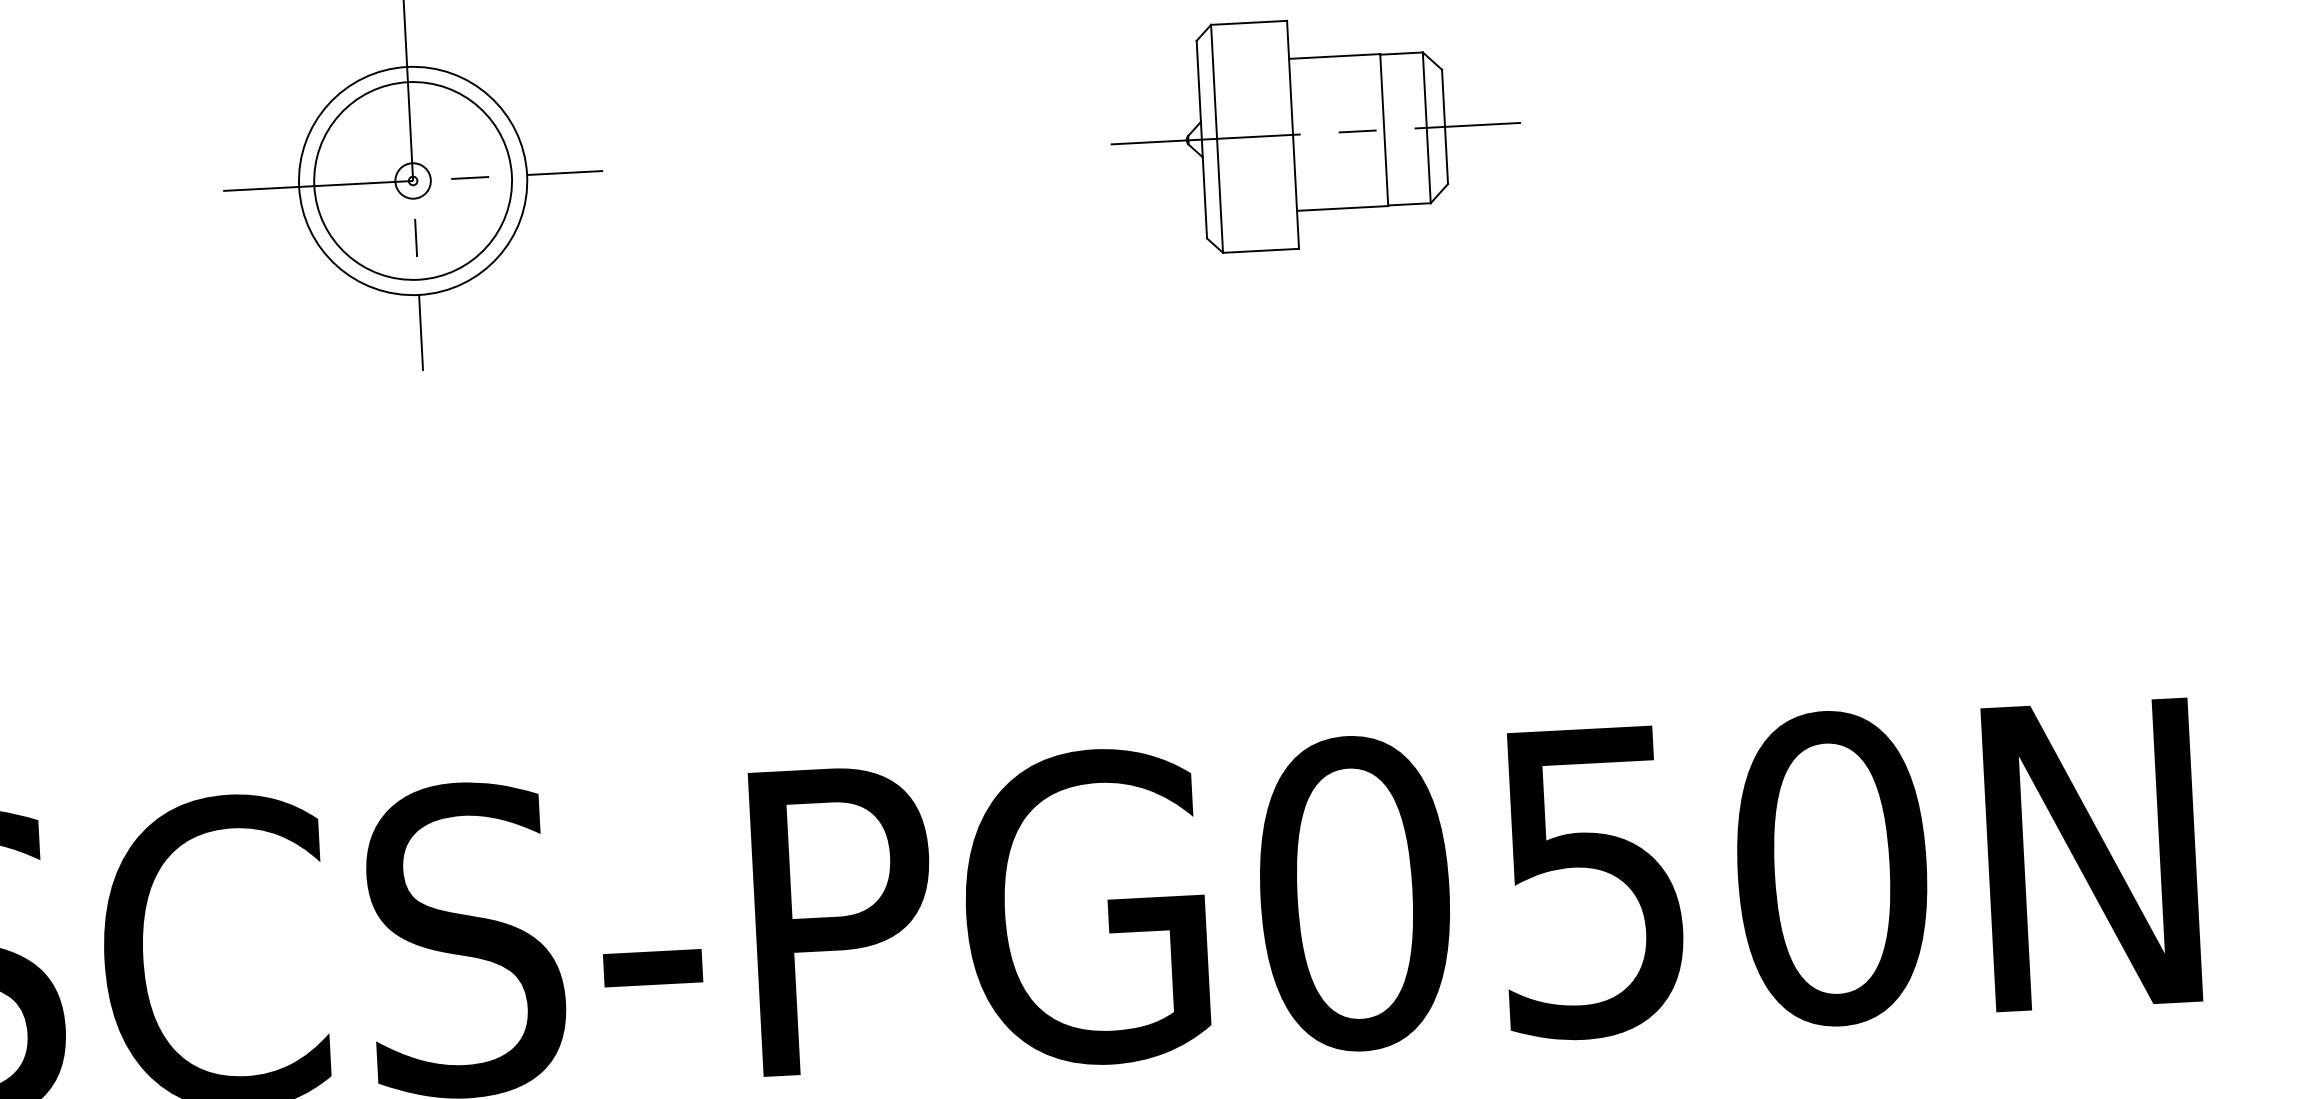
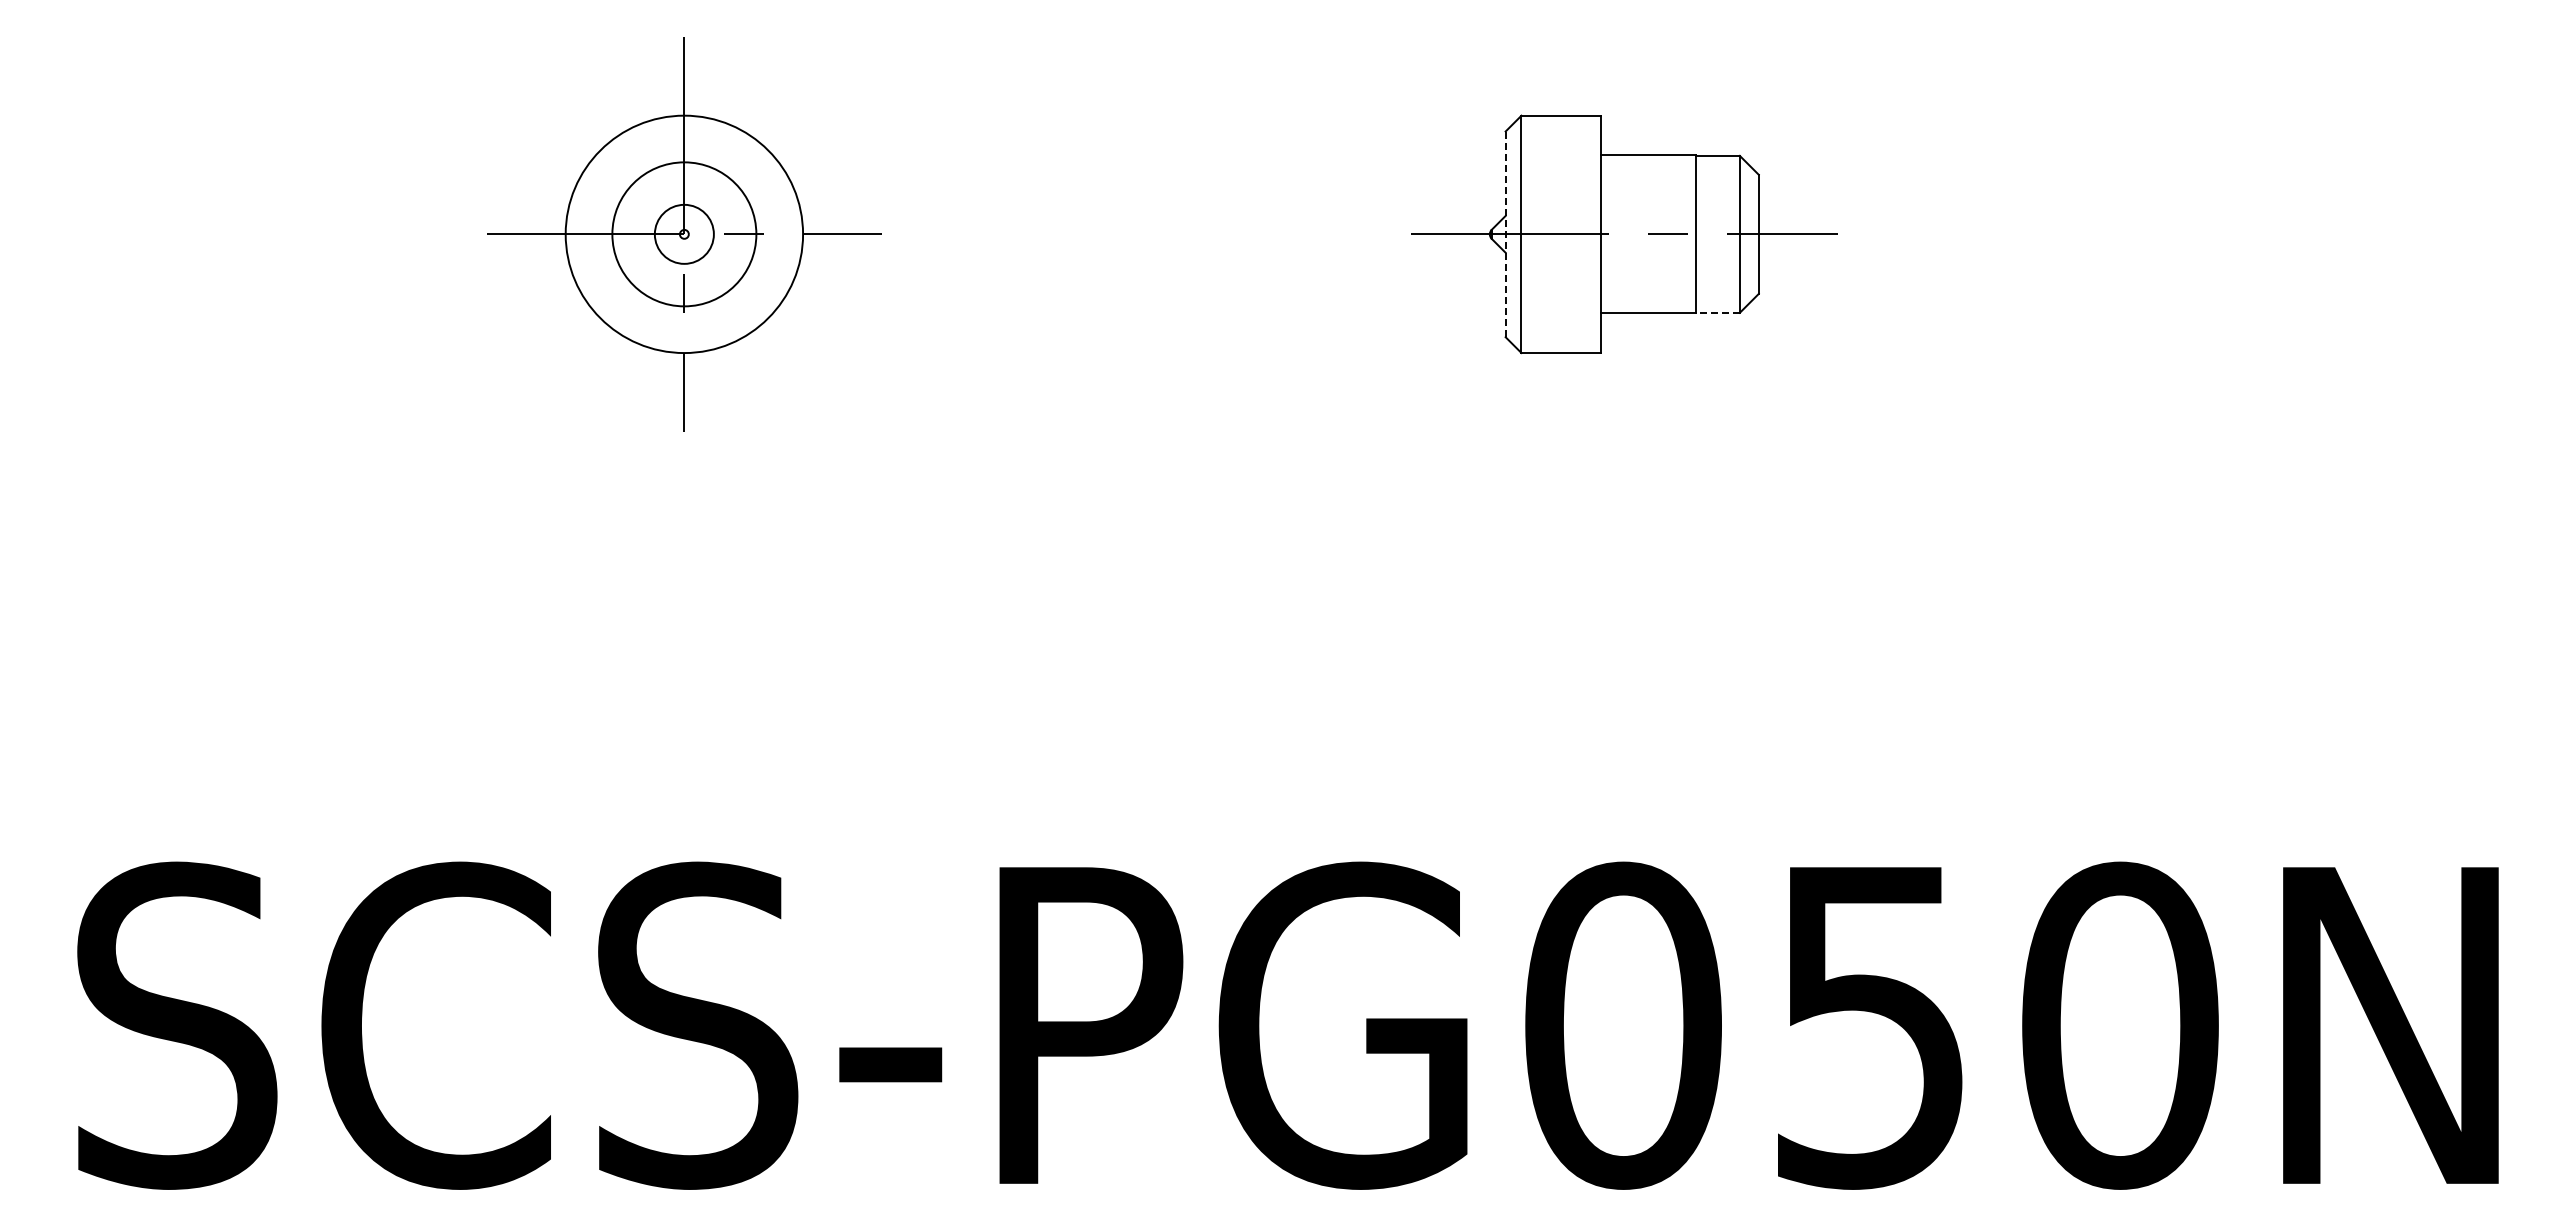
line: (1201, 139) -> (1505, 234), solid -> dashed
circle: (412, 180) -> (683, 233), size x1.6
circle: (413, 181) -> (684, 234), size x0.7
line: (1409, 204) -> (1717, 312), solid -> dashed

